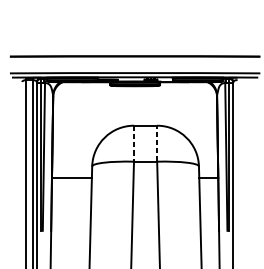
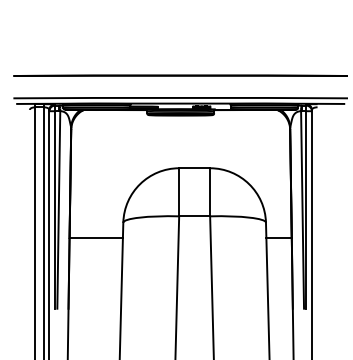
line: (134, 143) -> (179, 192), dashed -> solid
line: (157, 143) -> (210, 191), dashed -> solid

